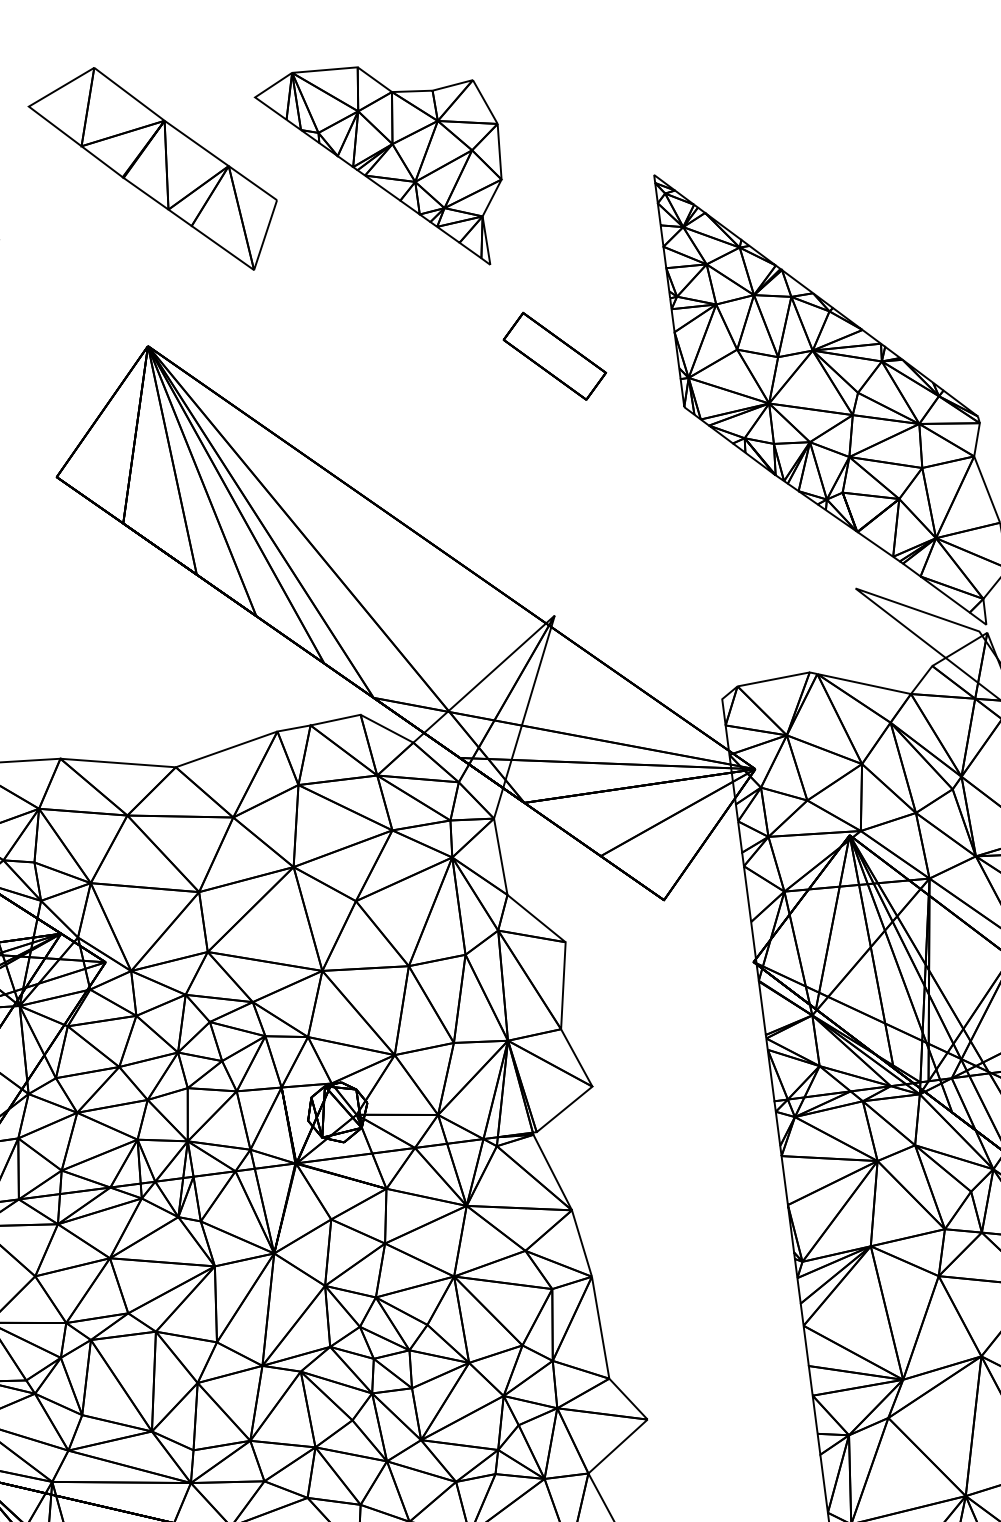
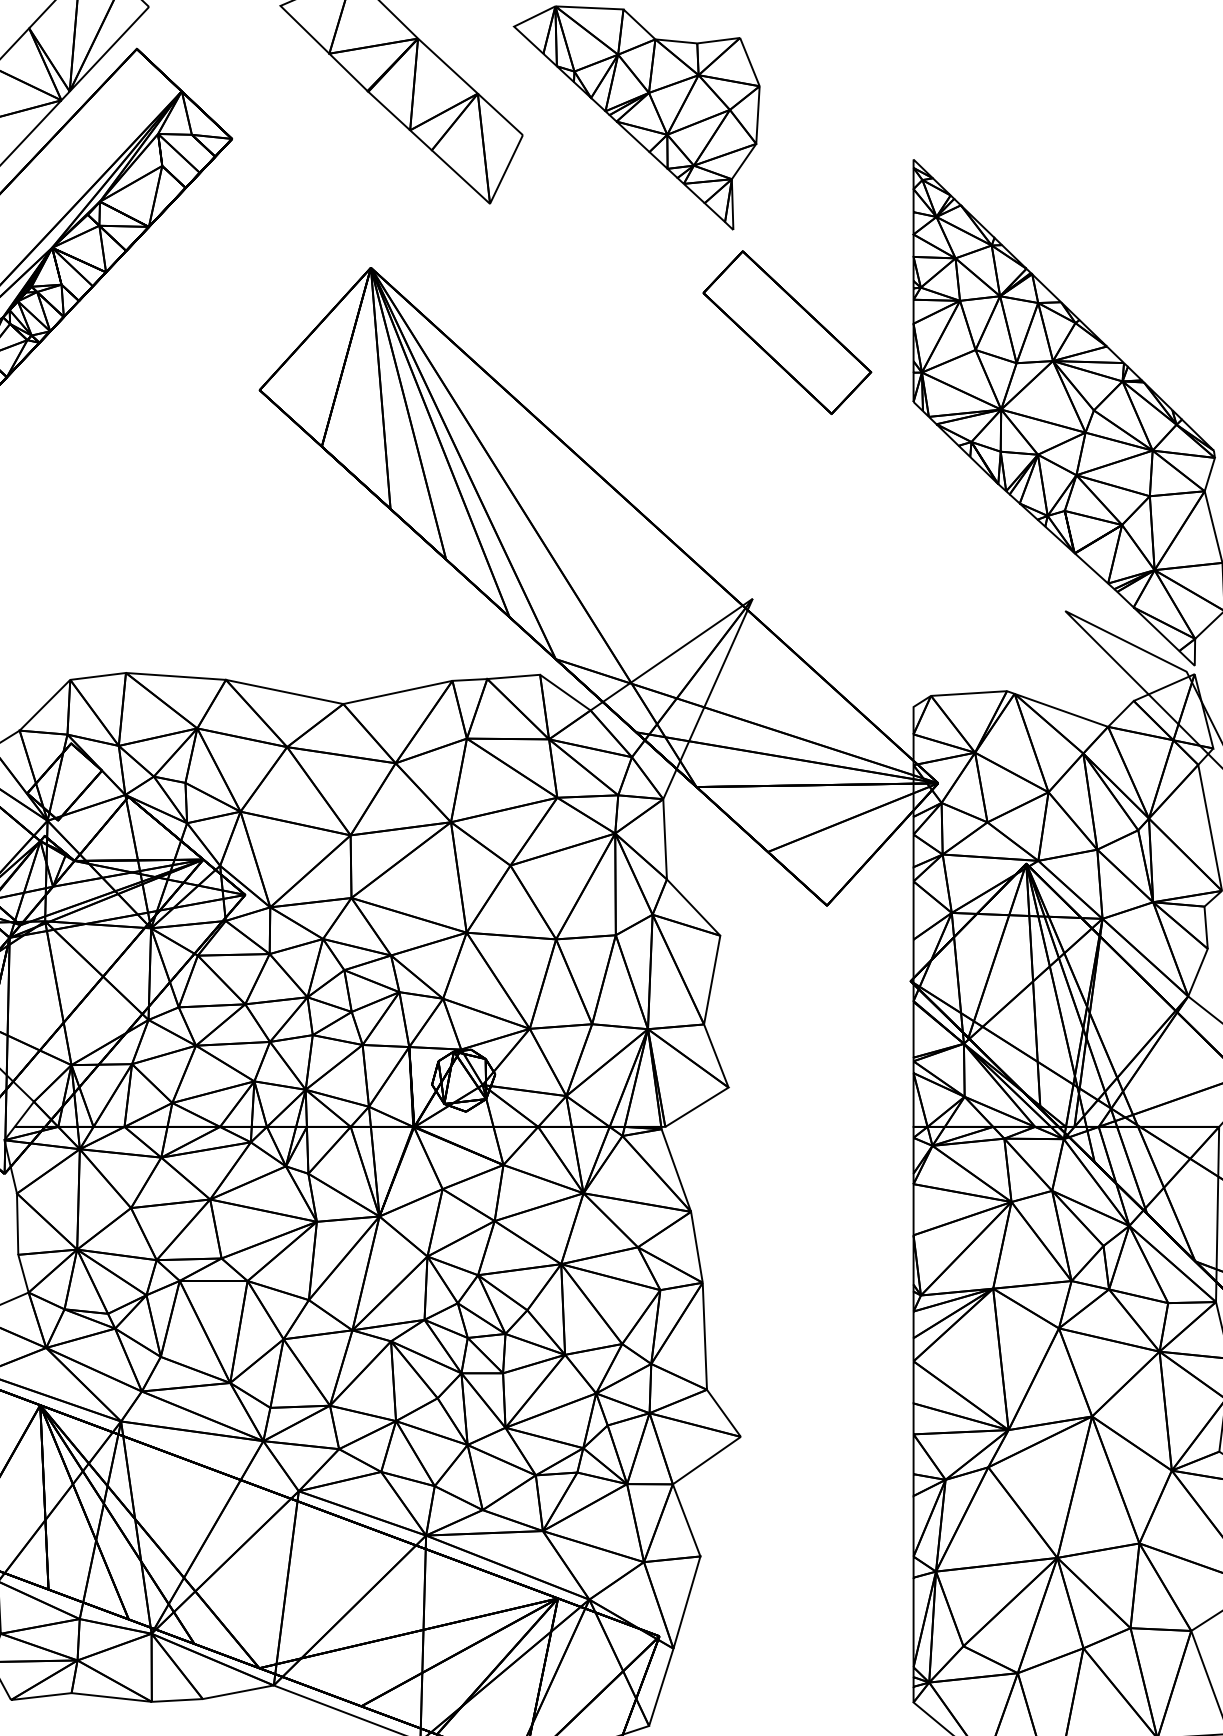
part: (554, 356) -> (787, 332), size x1.67

